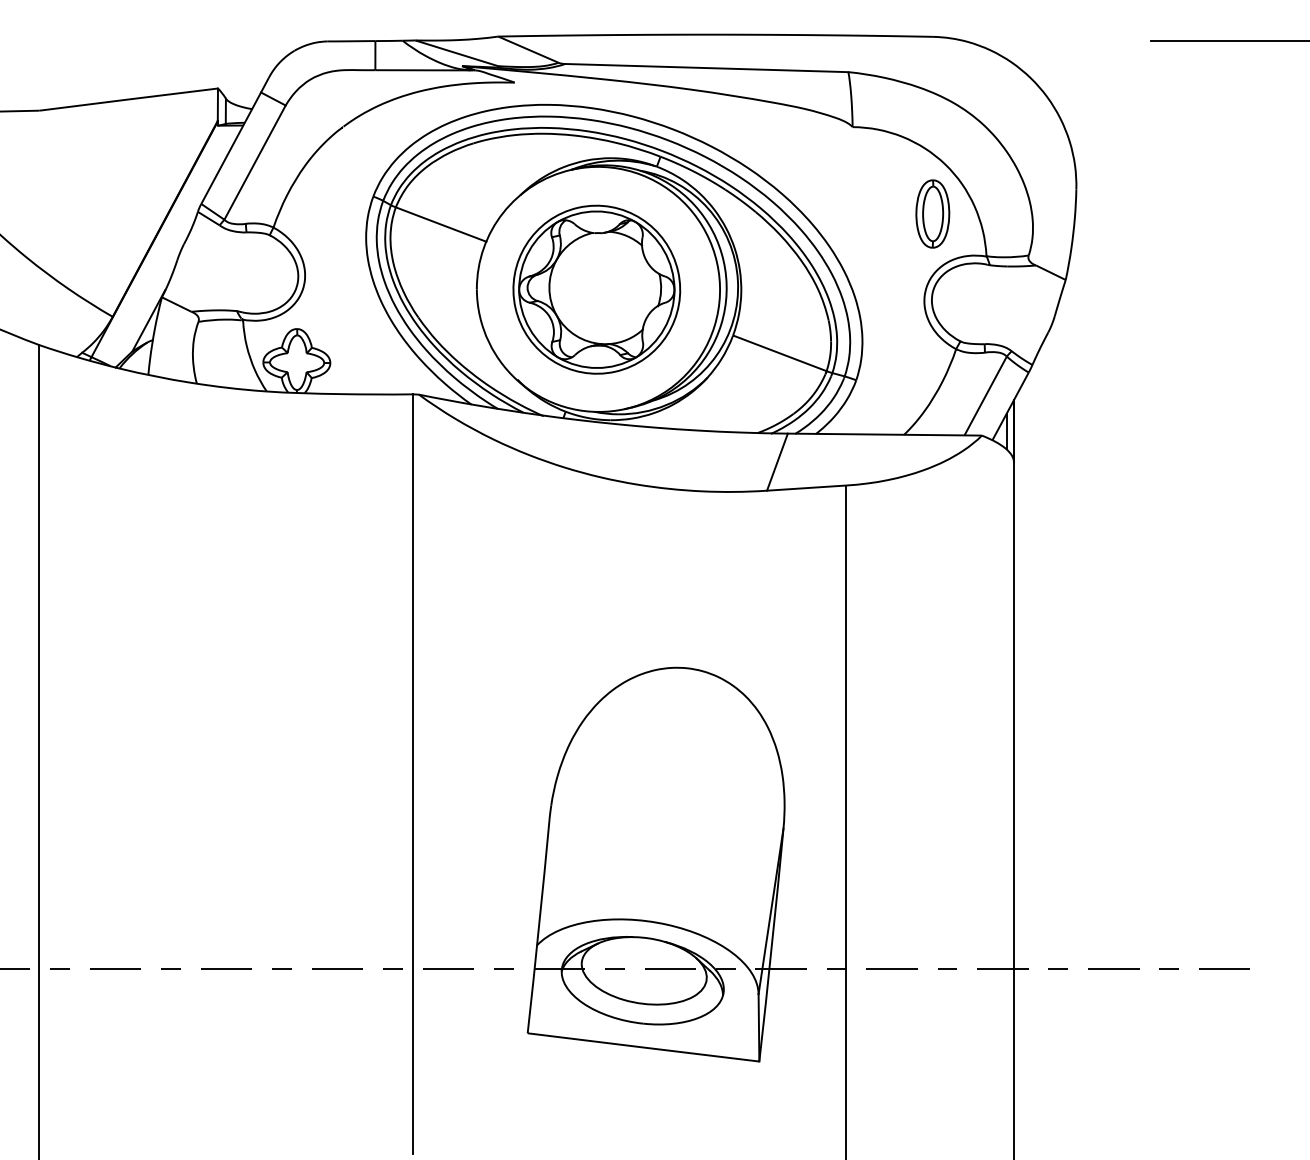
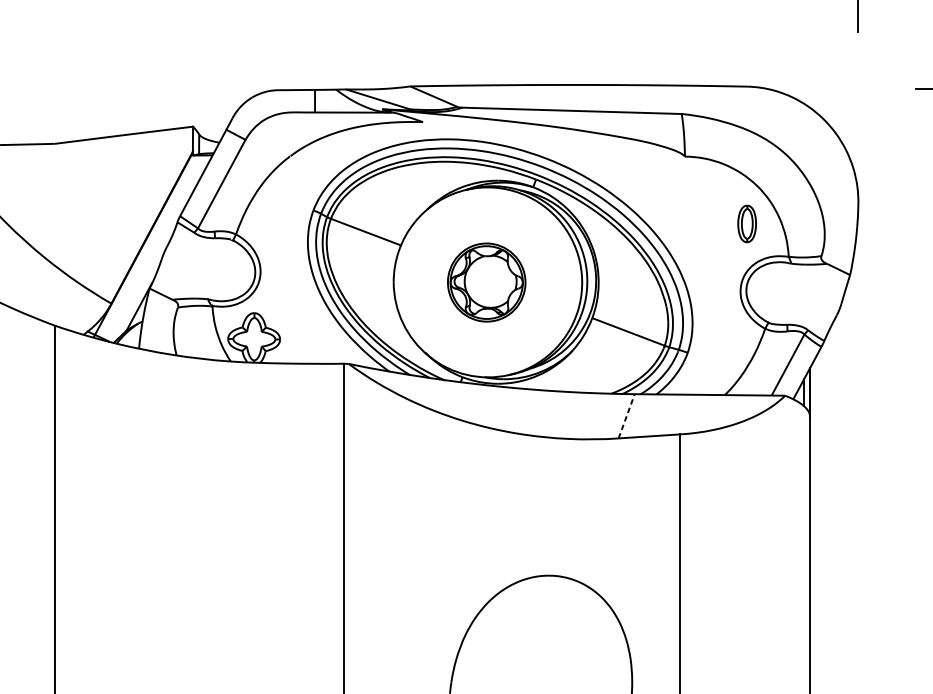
part: (932, 213) -> (746, 223), size x0.7
part: (596, 289) -> (486, 282), size x0.6
line: (777, 461) -> (626, 415), solid -> dashed

